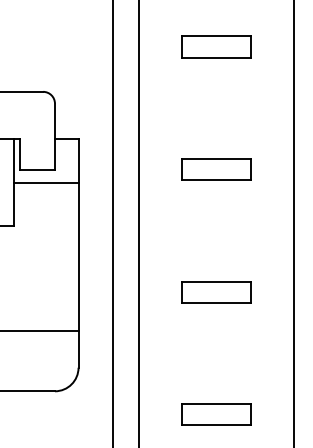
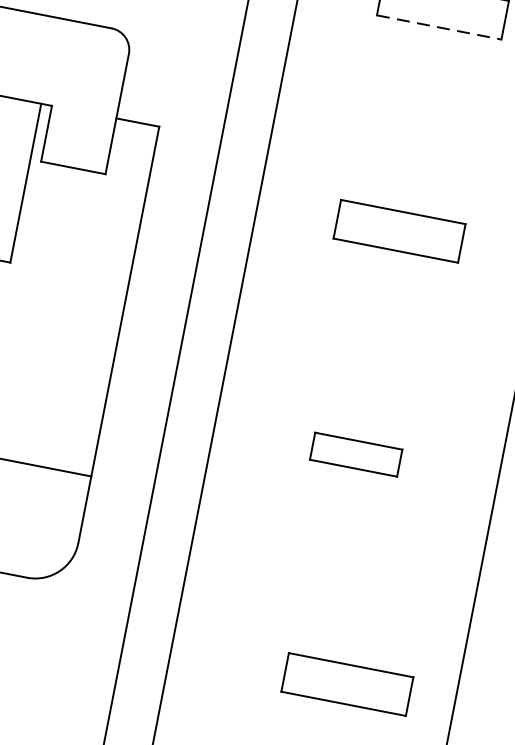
line: (216, 57) -> (439, 27), solid -> dashed
line: (45, 182) -> (83, 194), removed
part: (216, 292) -> (356, 454), size x0.7
part: (216, 414) -> (347, 683), moved

